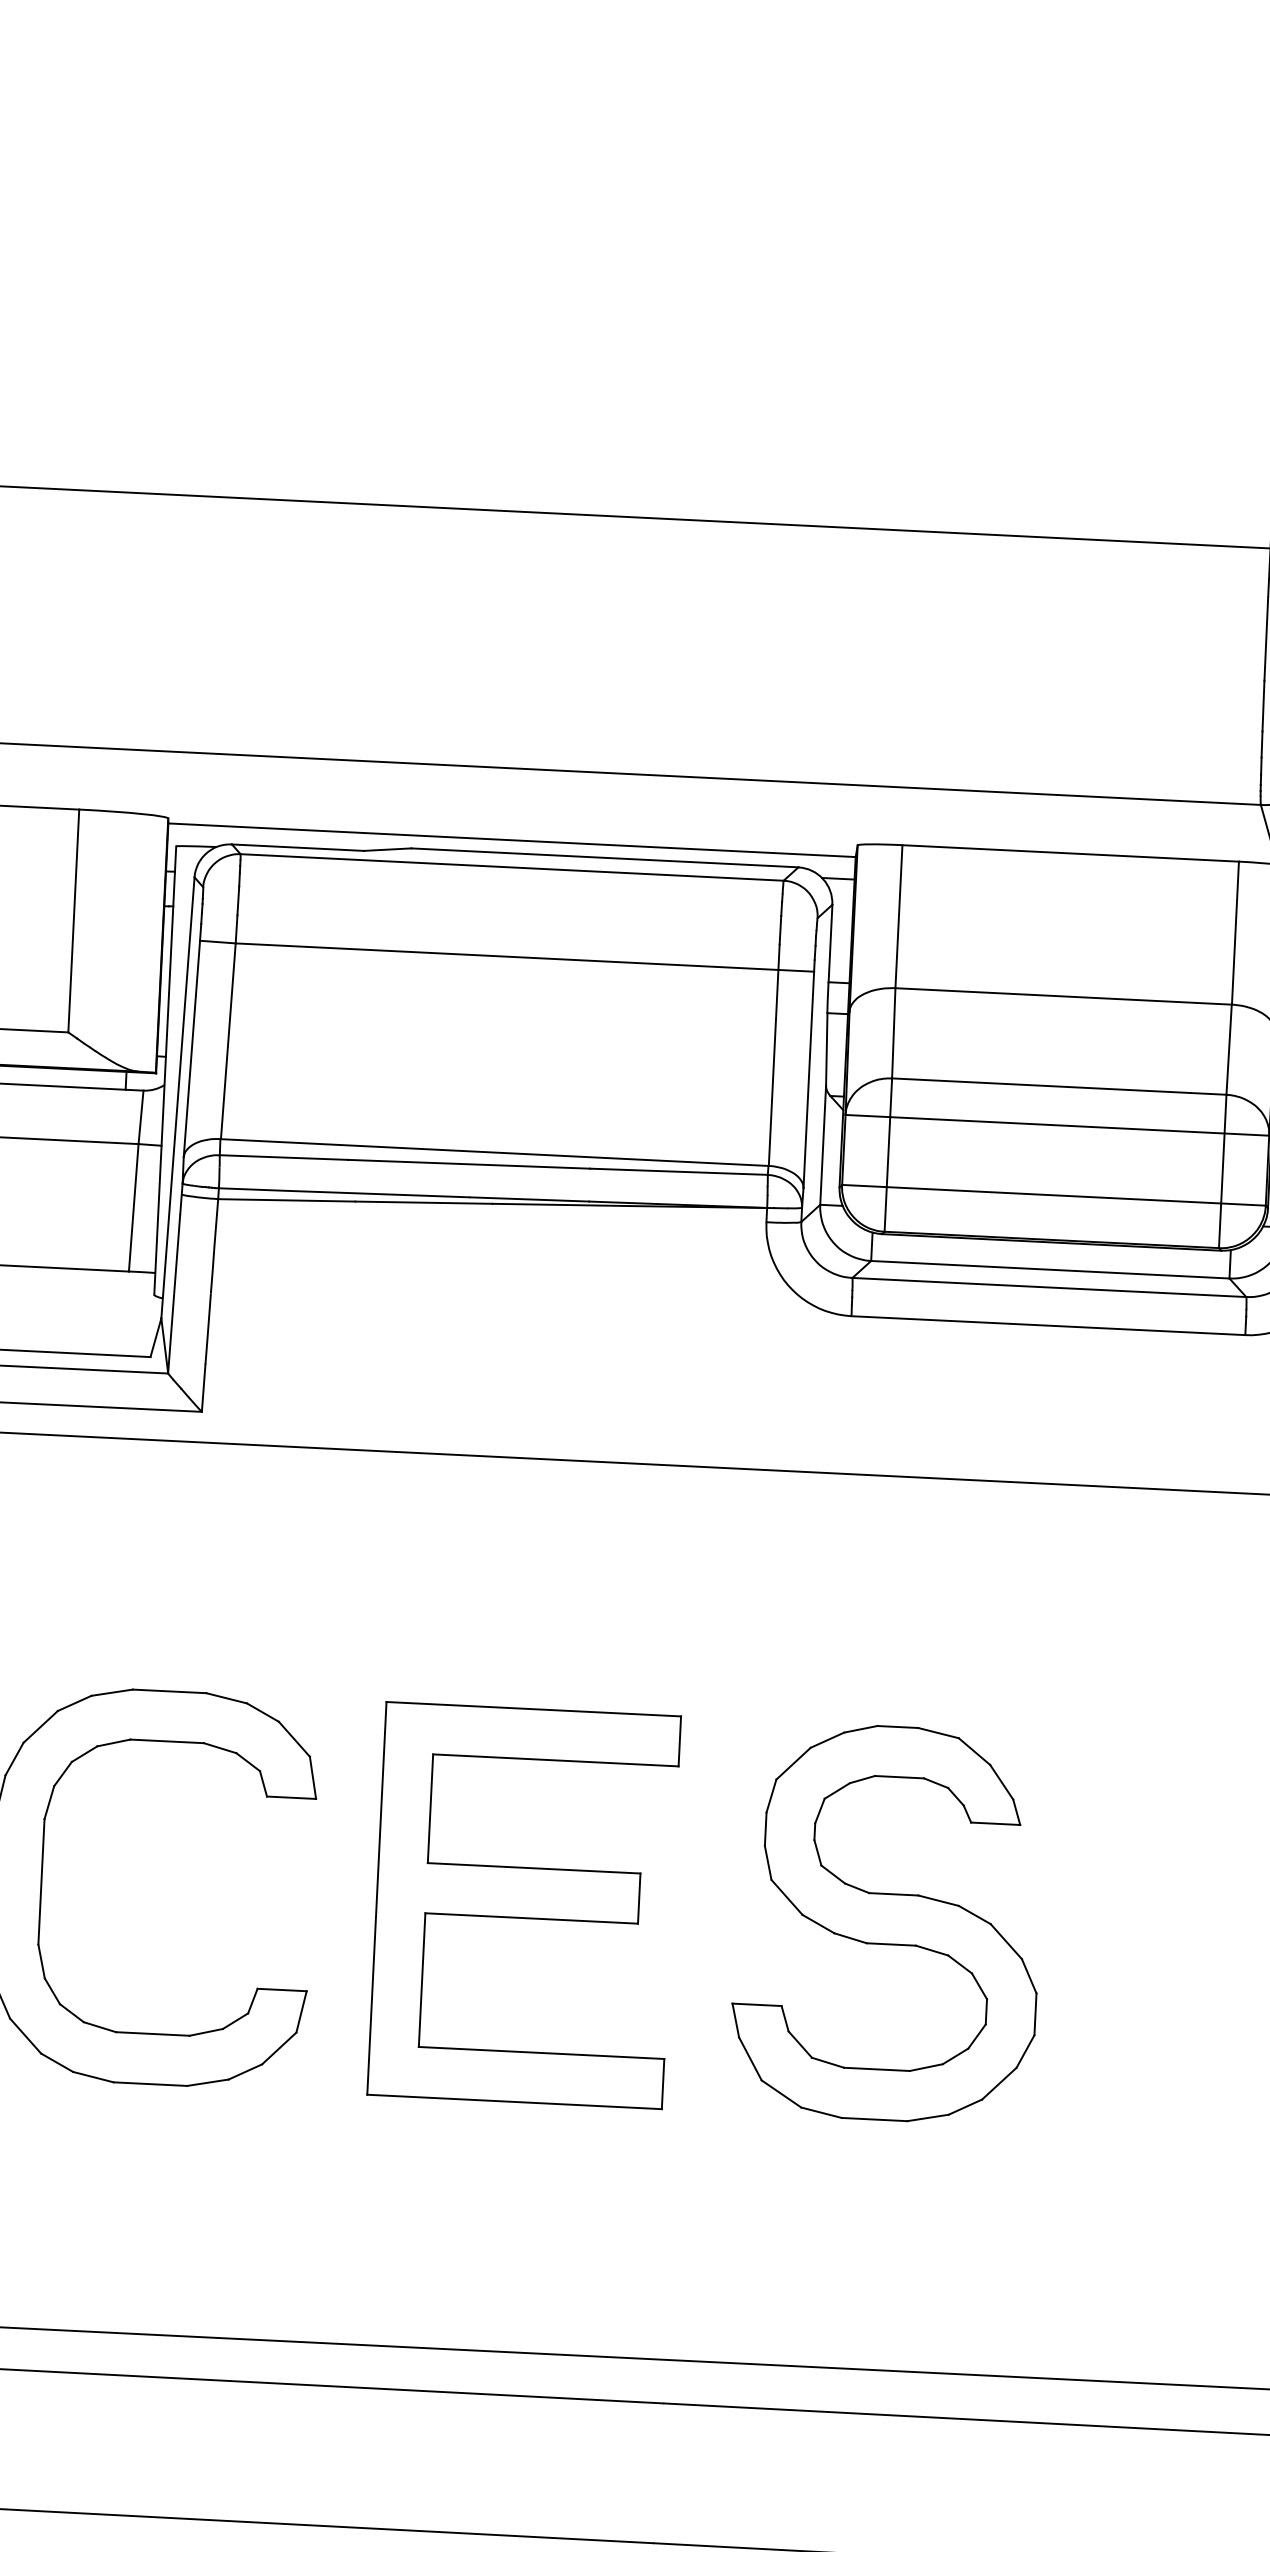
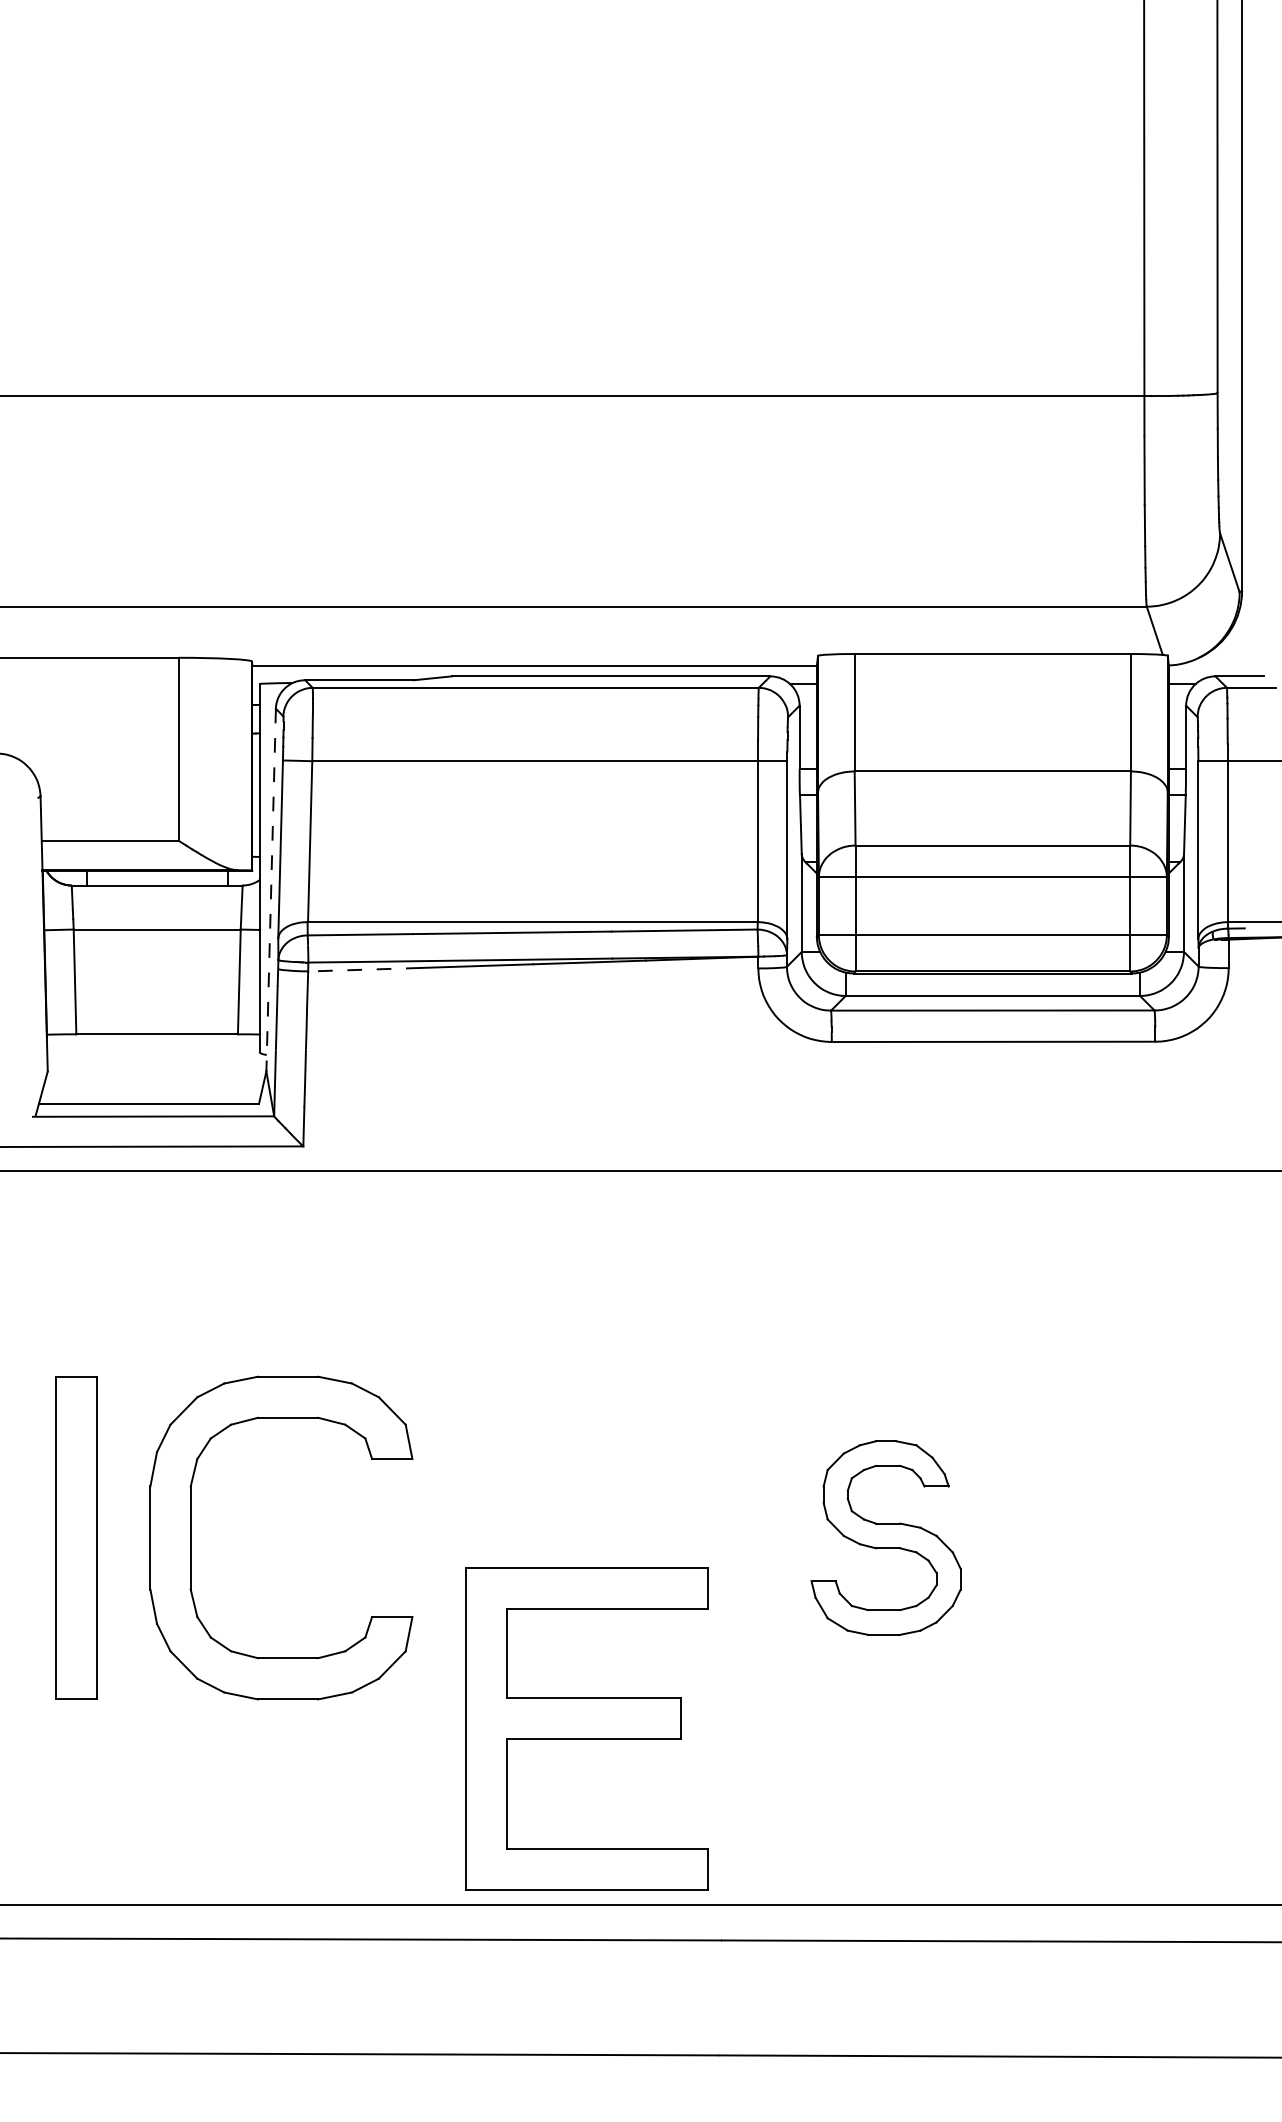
line: (178, 1098) -> (271, 890), solid -> dashed
line: (285, 1200) -> (363, 969), solid -> dashed
part: (523, 1904) -> (586, 1728), moved
part: (887, 1922) -> (885, 1537), size x0.6

